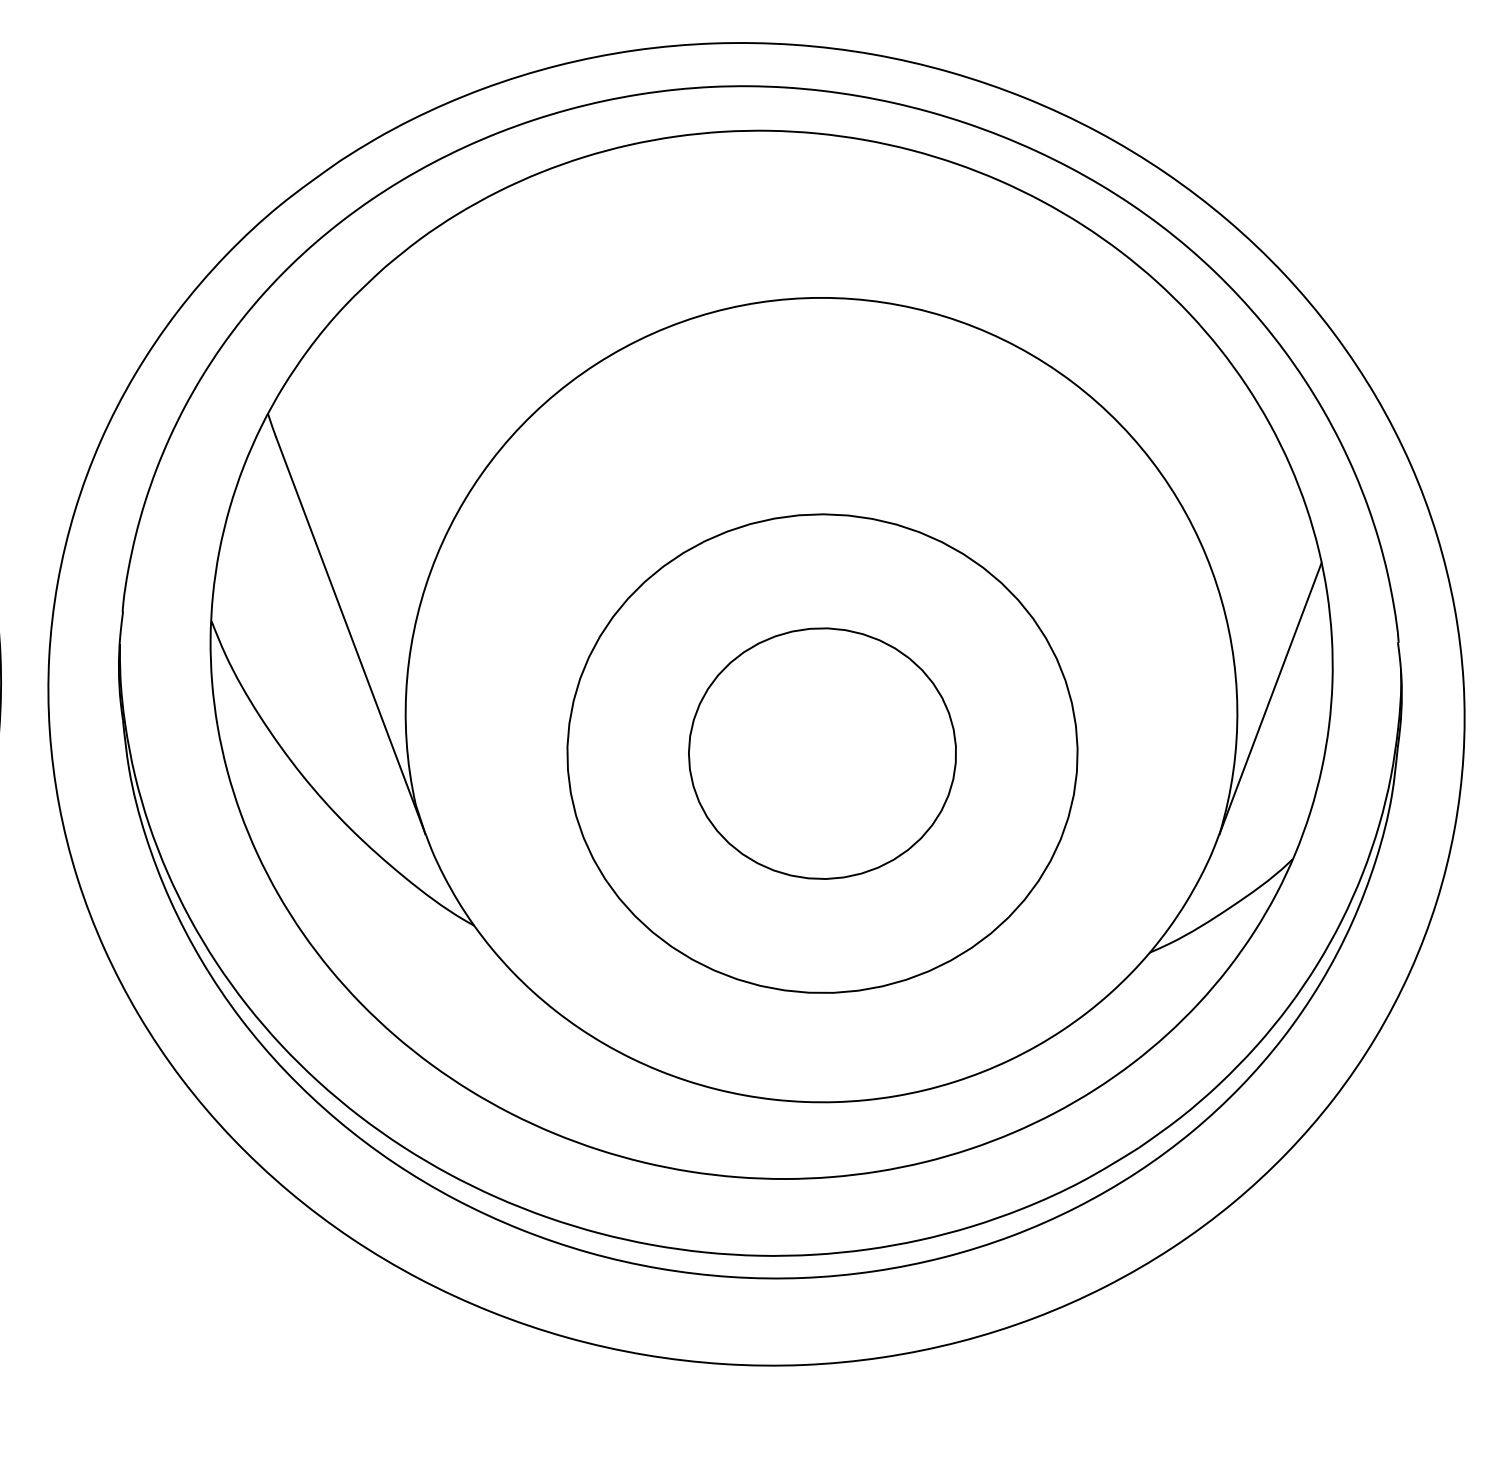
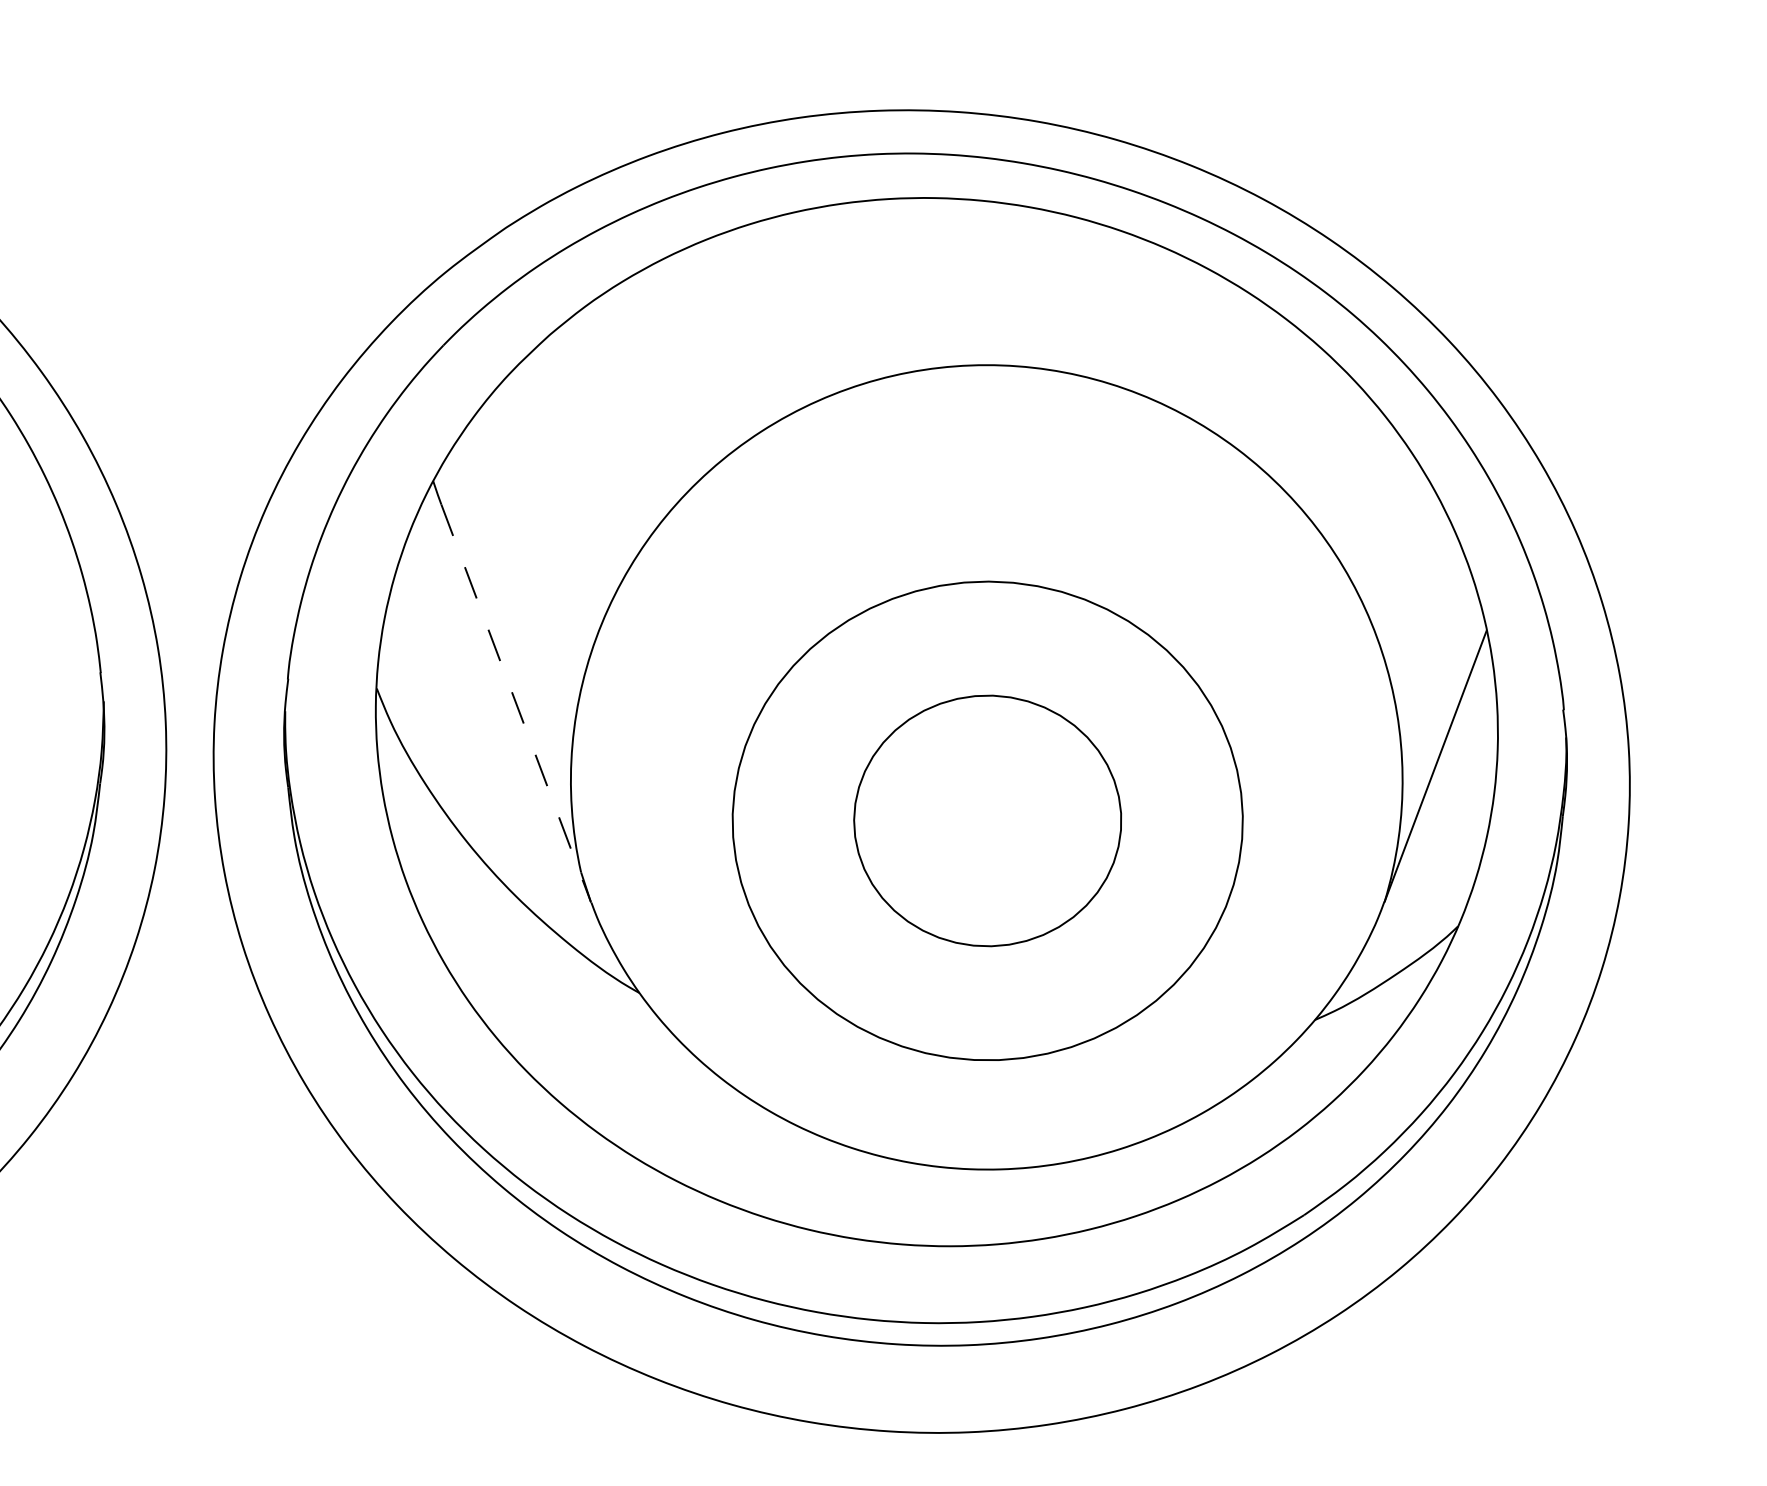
line: (351, 636) -> (516, 703), solid -> dashed

